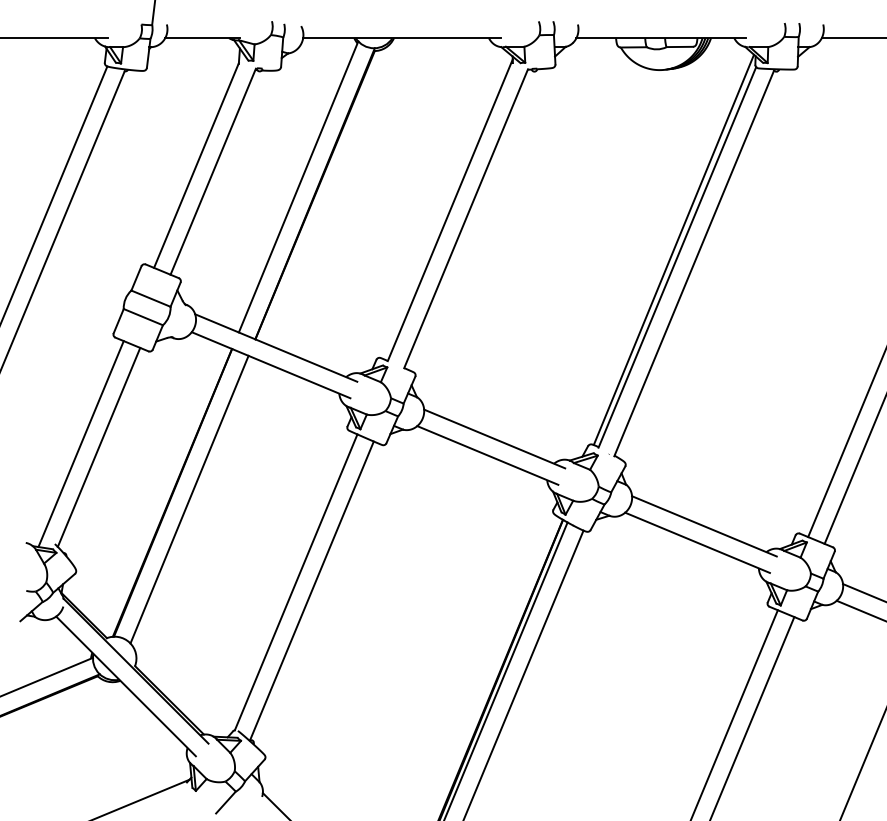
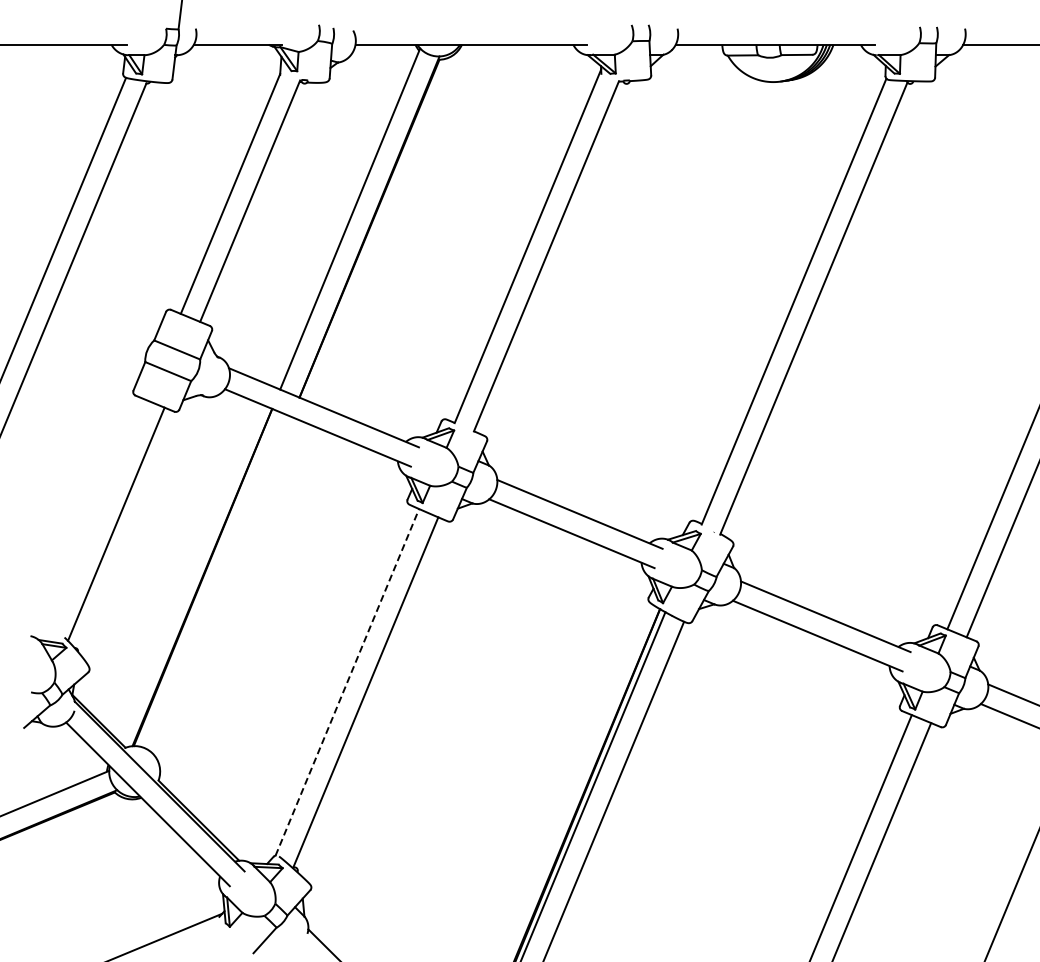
line: (673, 249) -> (789, 292), removed
line: (81, 444) -> (95, 520), removed
line: (189, 499) -> (222, 585), removed
line: (296, 582) -> (347, 682), solid -> dashed

